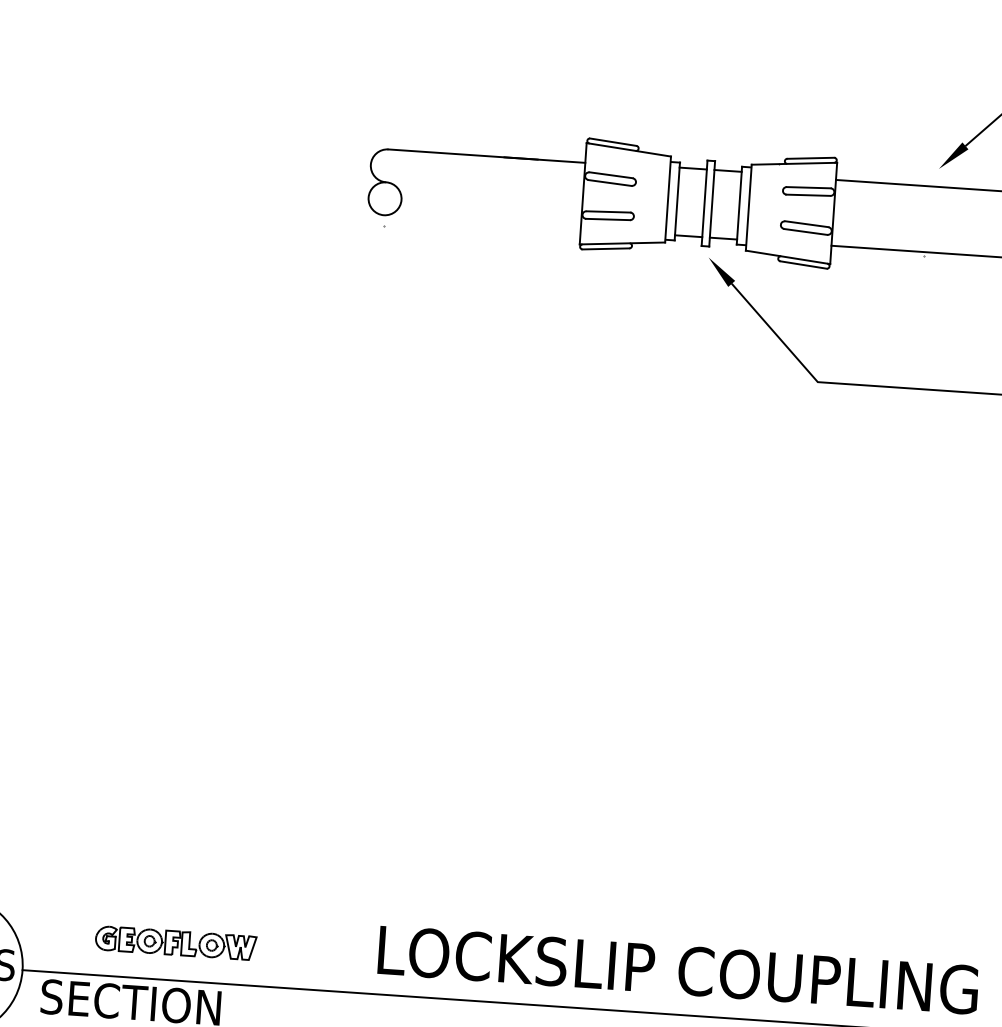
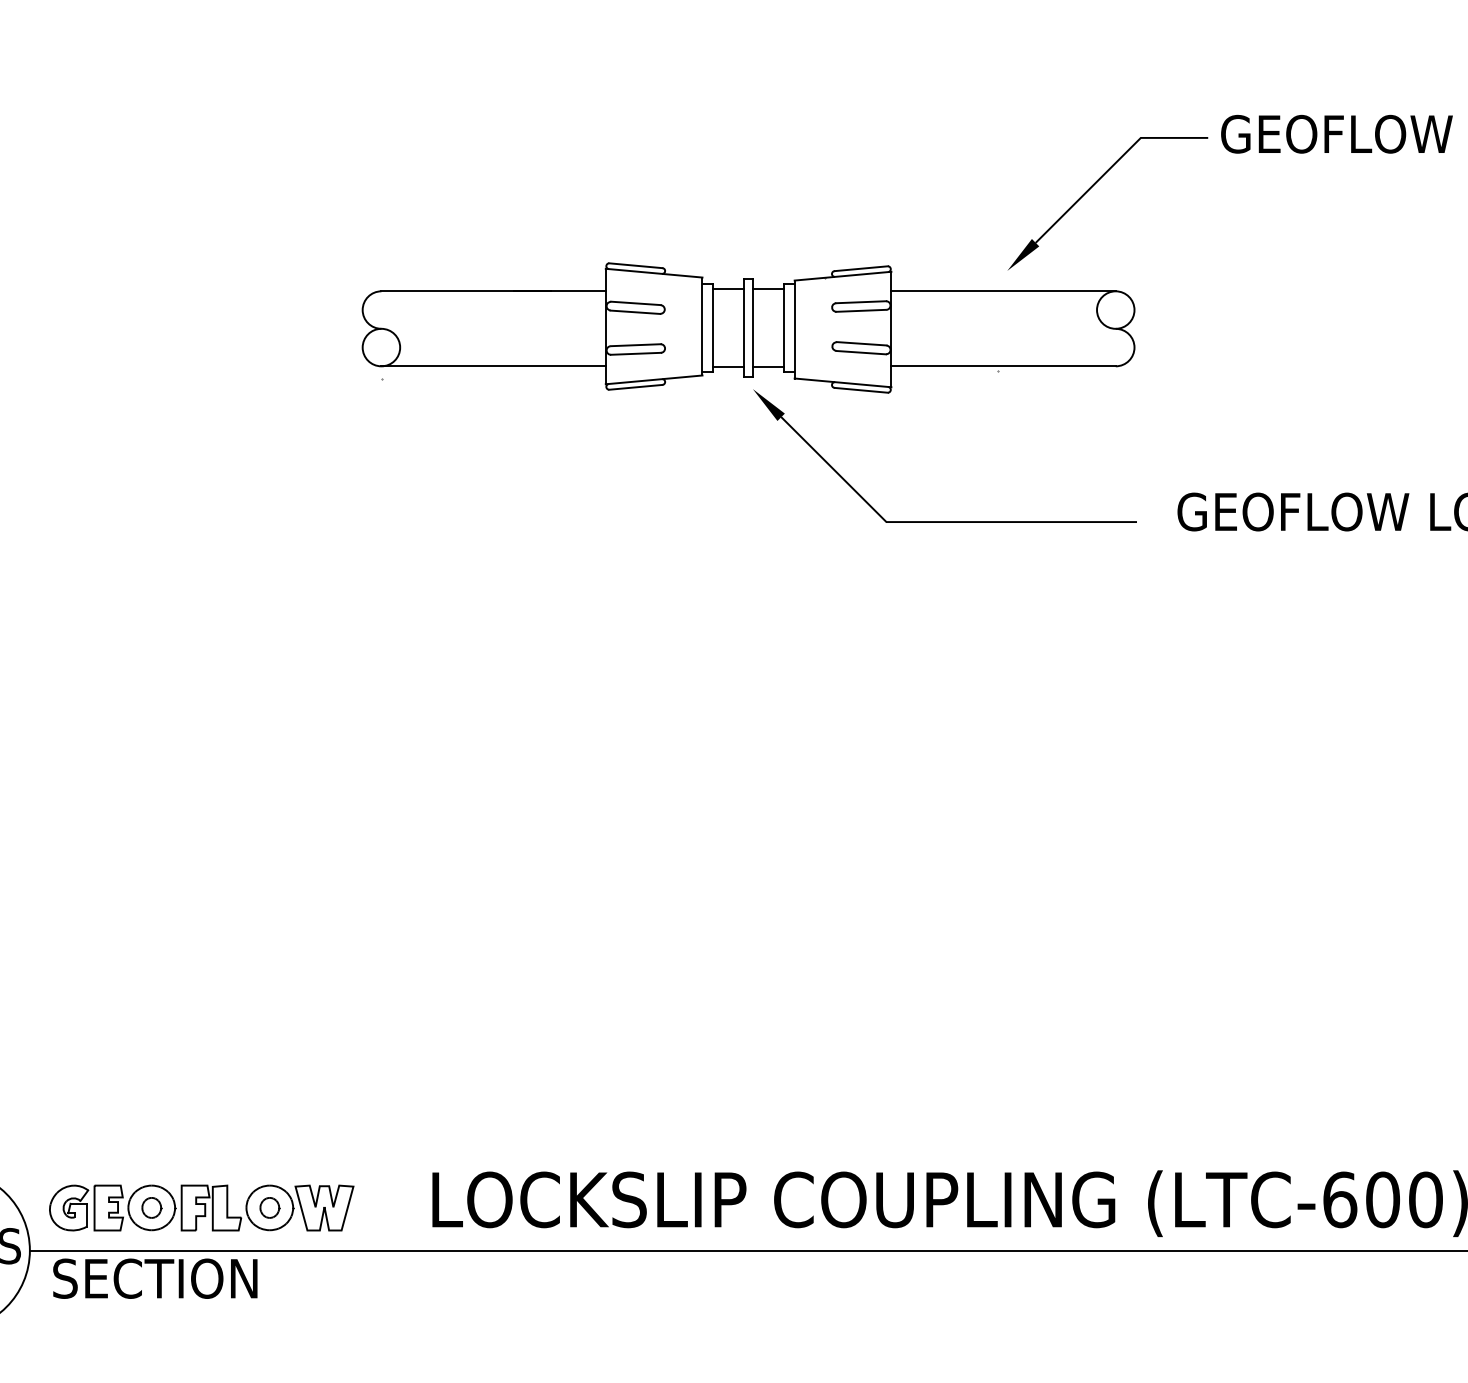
line: (482, 222) -> (493, 366), added
part: (175, 942) -> (201, 1207), size x1.67

